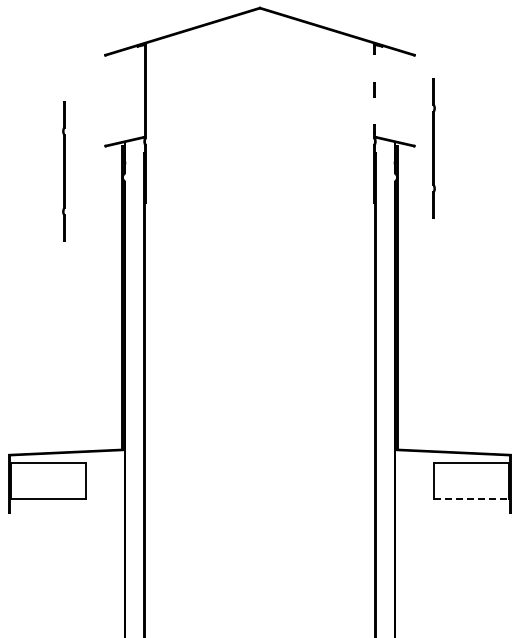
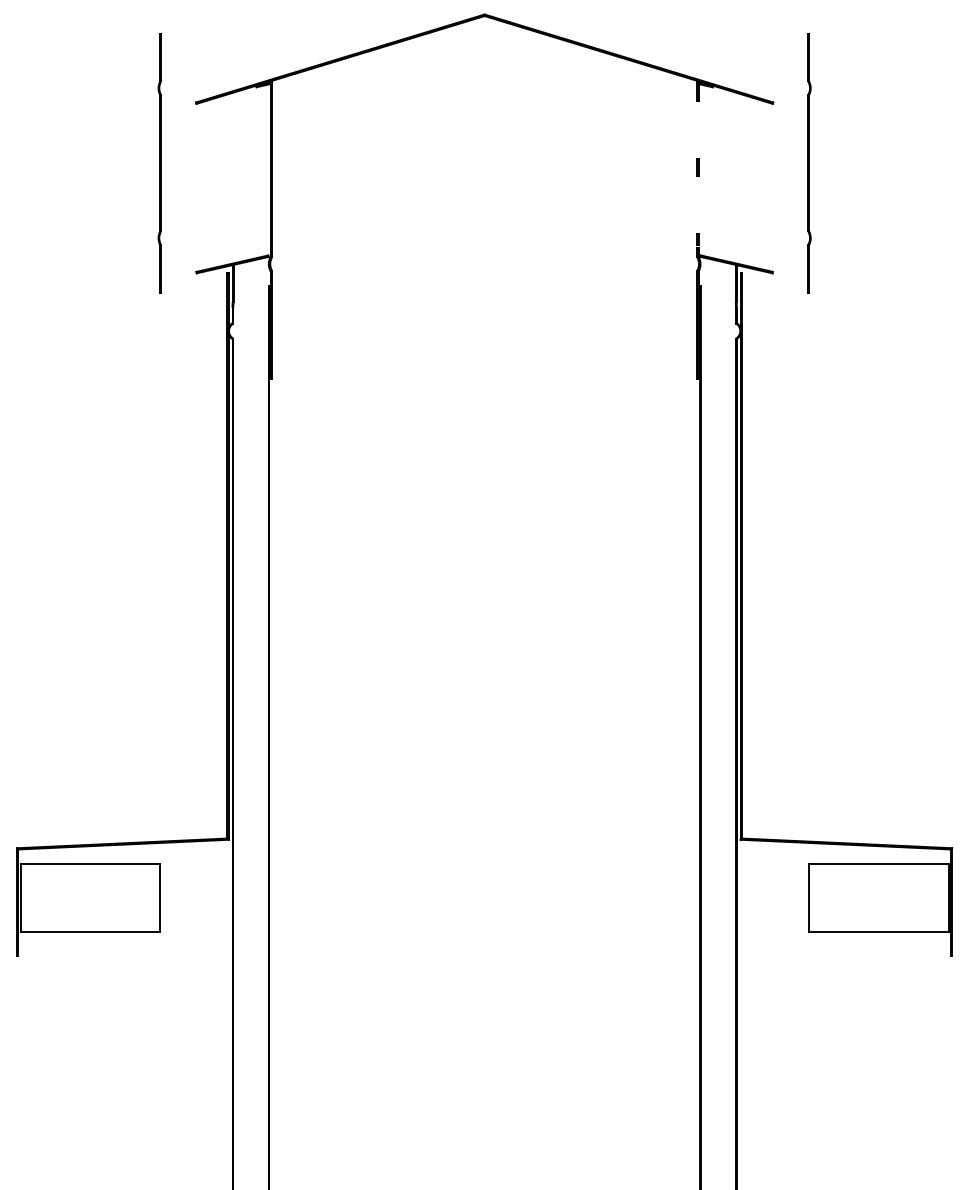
part: (374, 89) -> (698, 167), size x0.62
line: (433, 148) -> (808, 163), moved
line: (63, 171) -> (159, 163), moved
line: (471, 499) -> (879, 931), dashed -> solid

